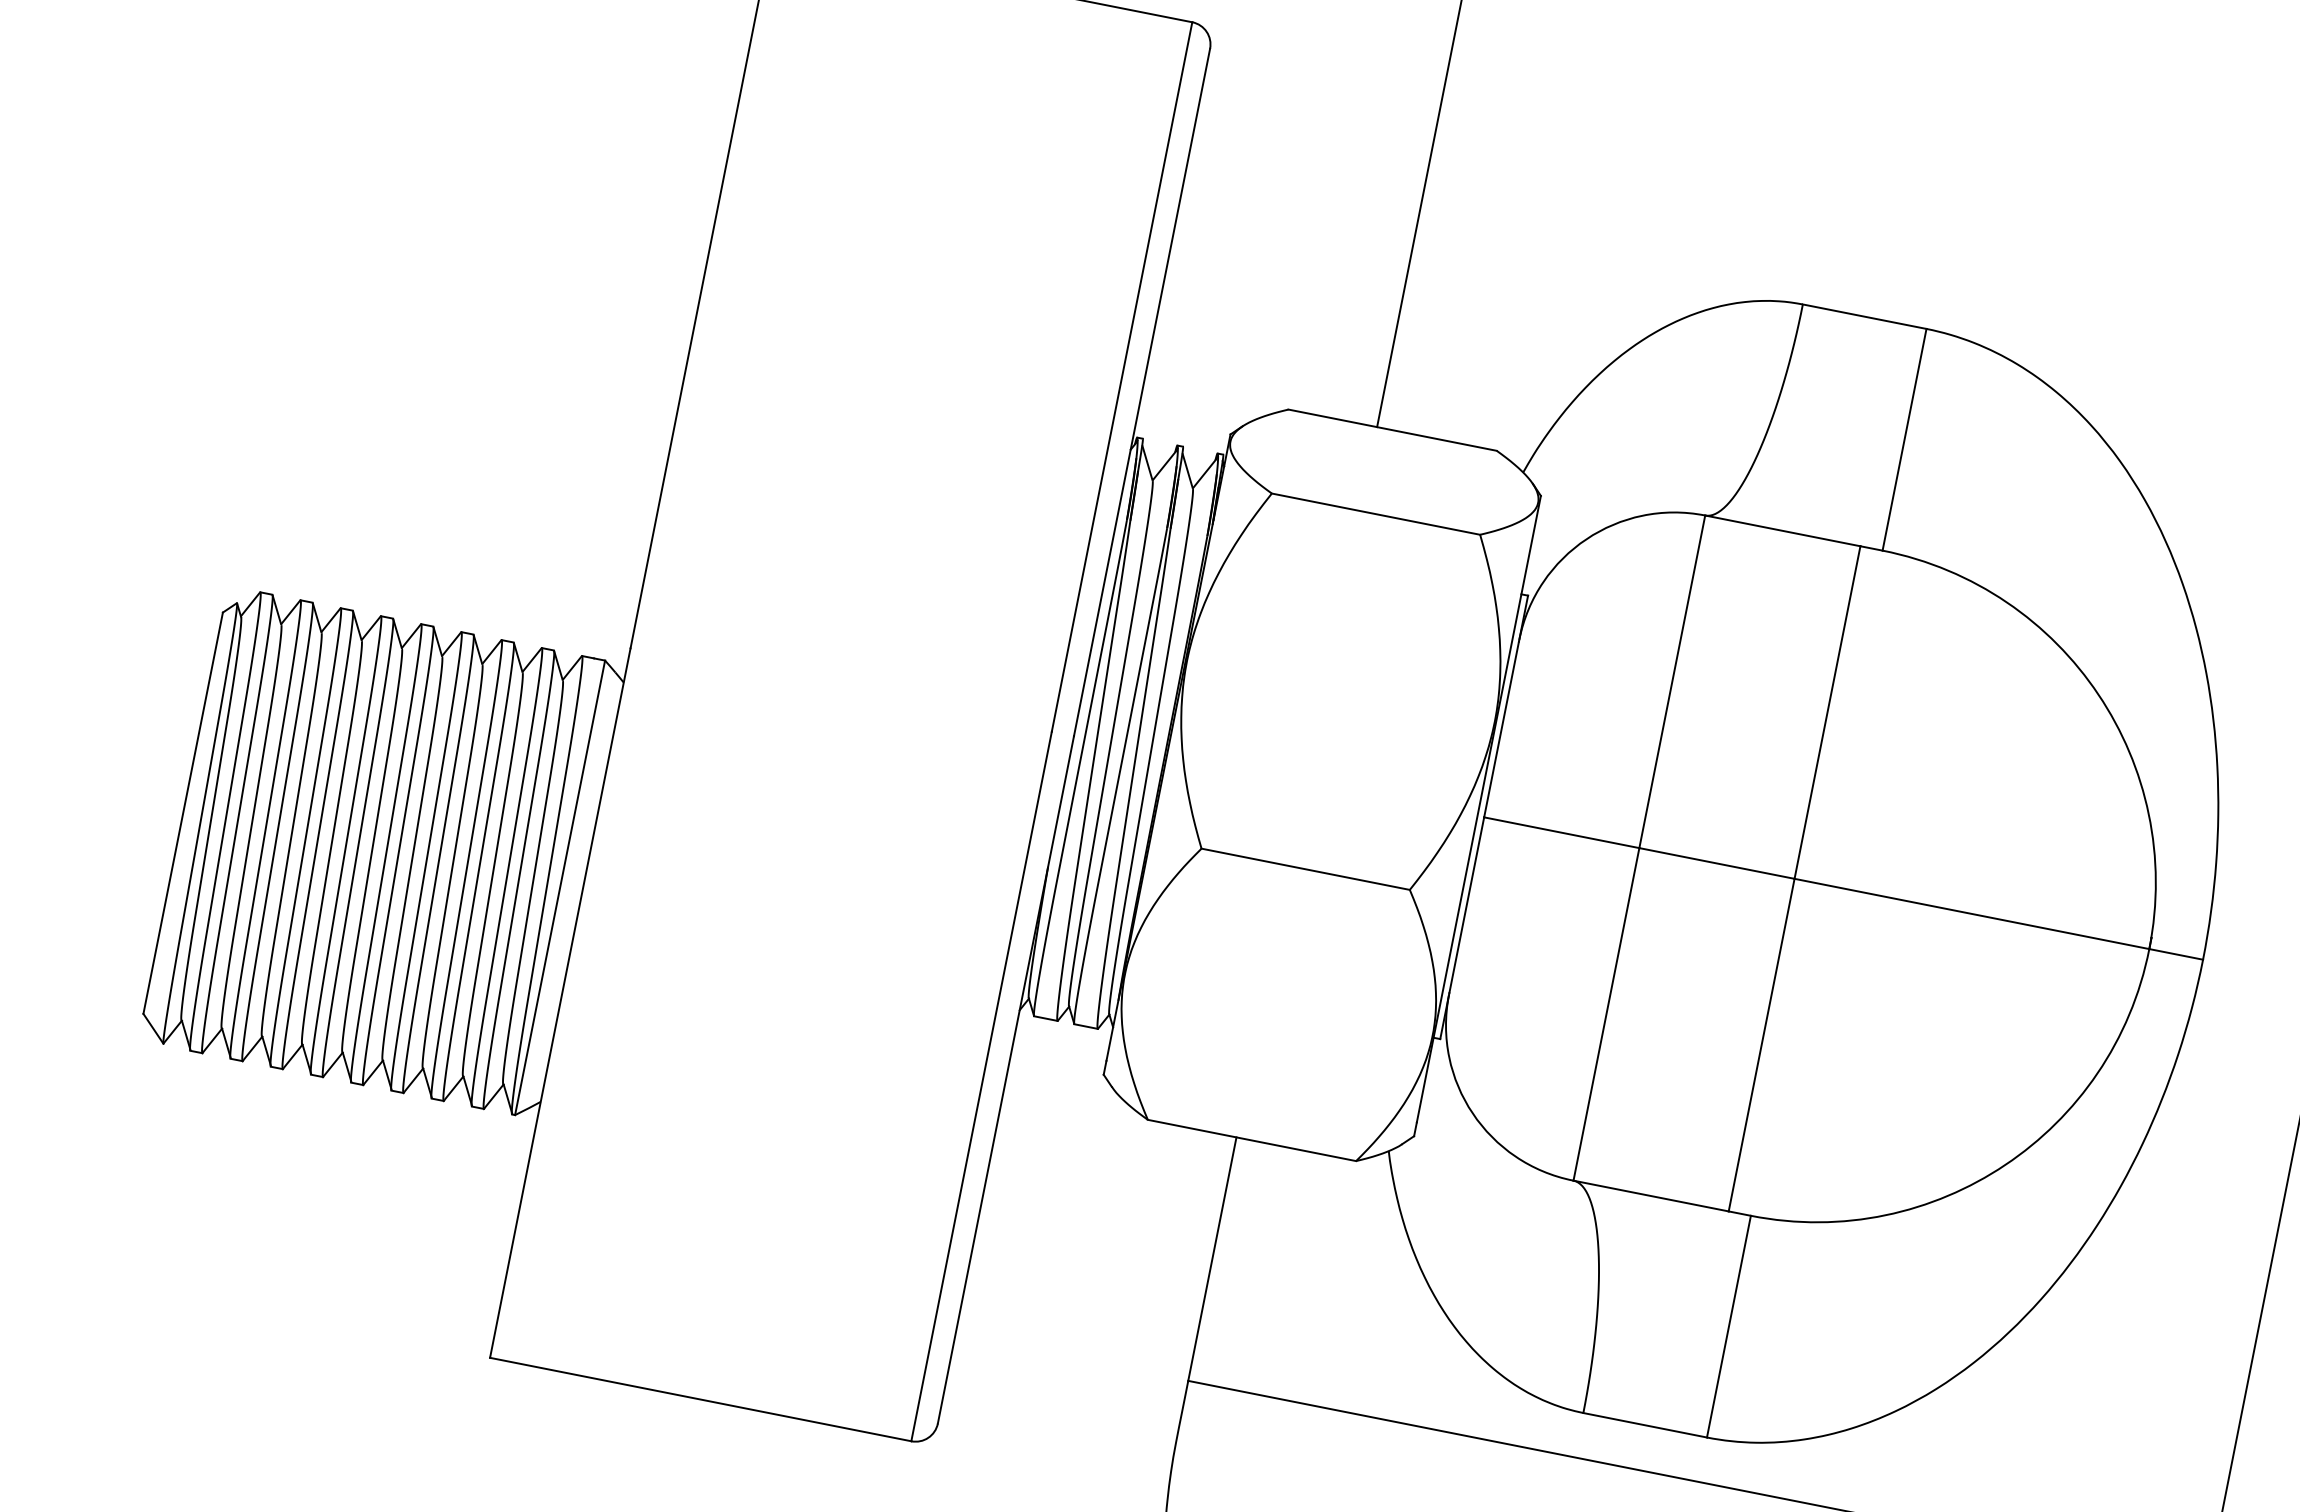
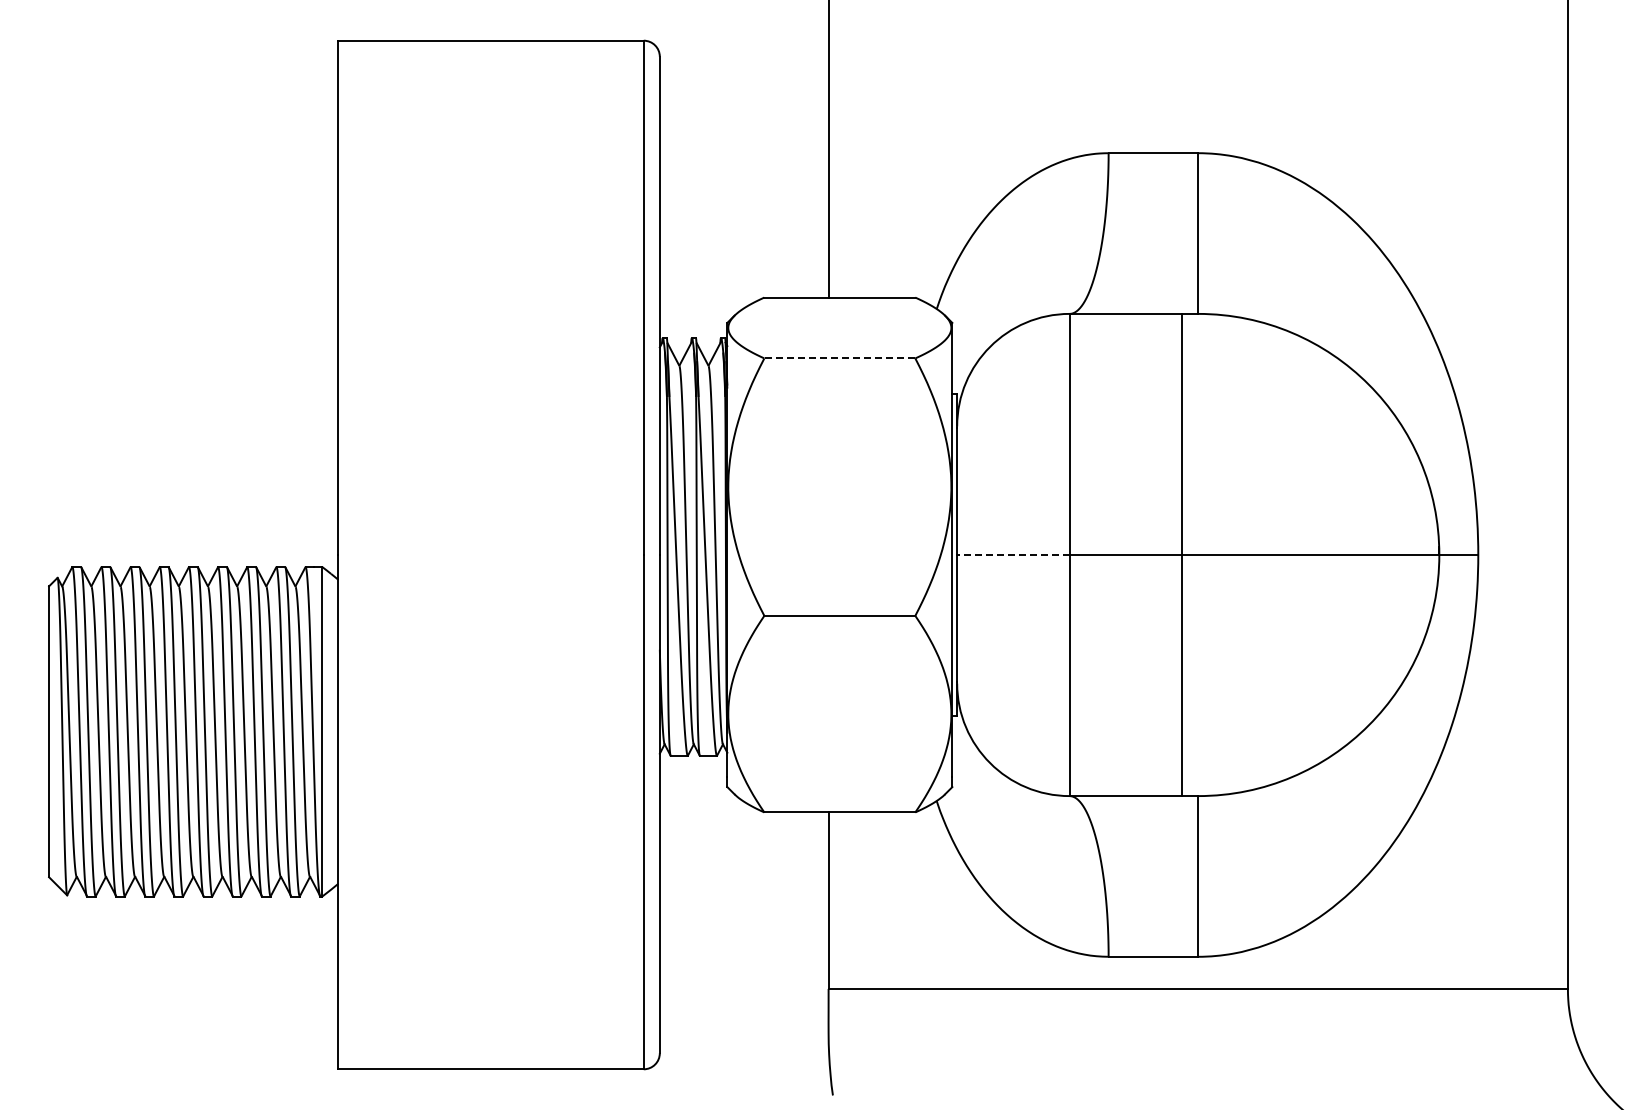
line: (1375, 514) -> (839, 358), solid -> dashed
line: (1560, 833) -> (1012, 555), solid -> dashed

